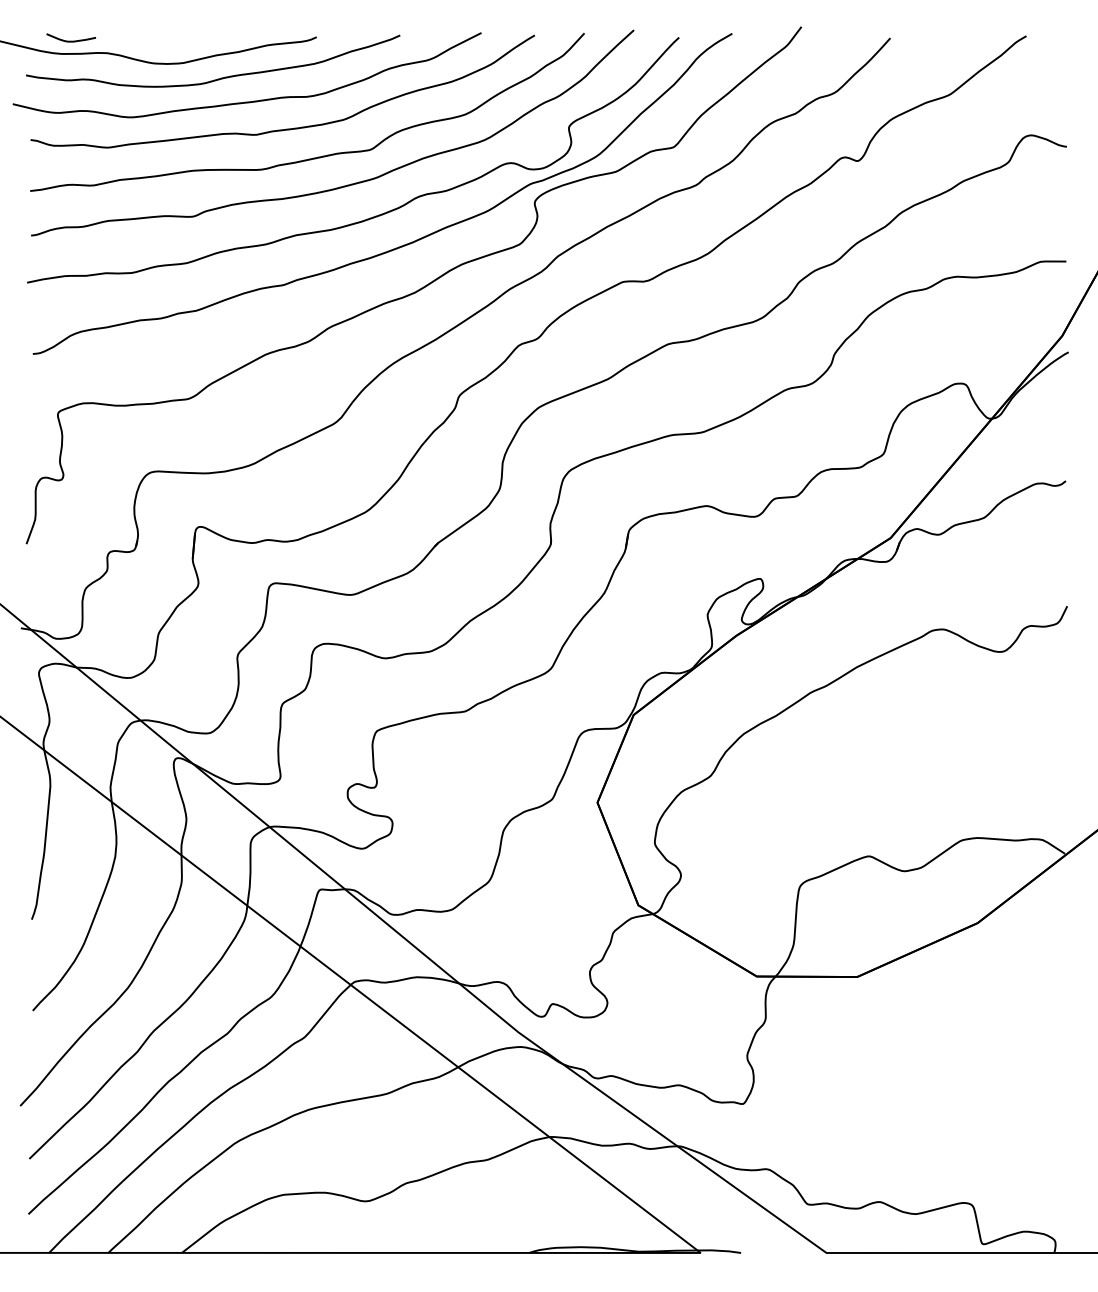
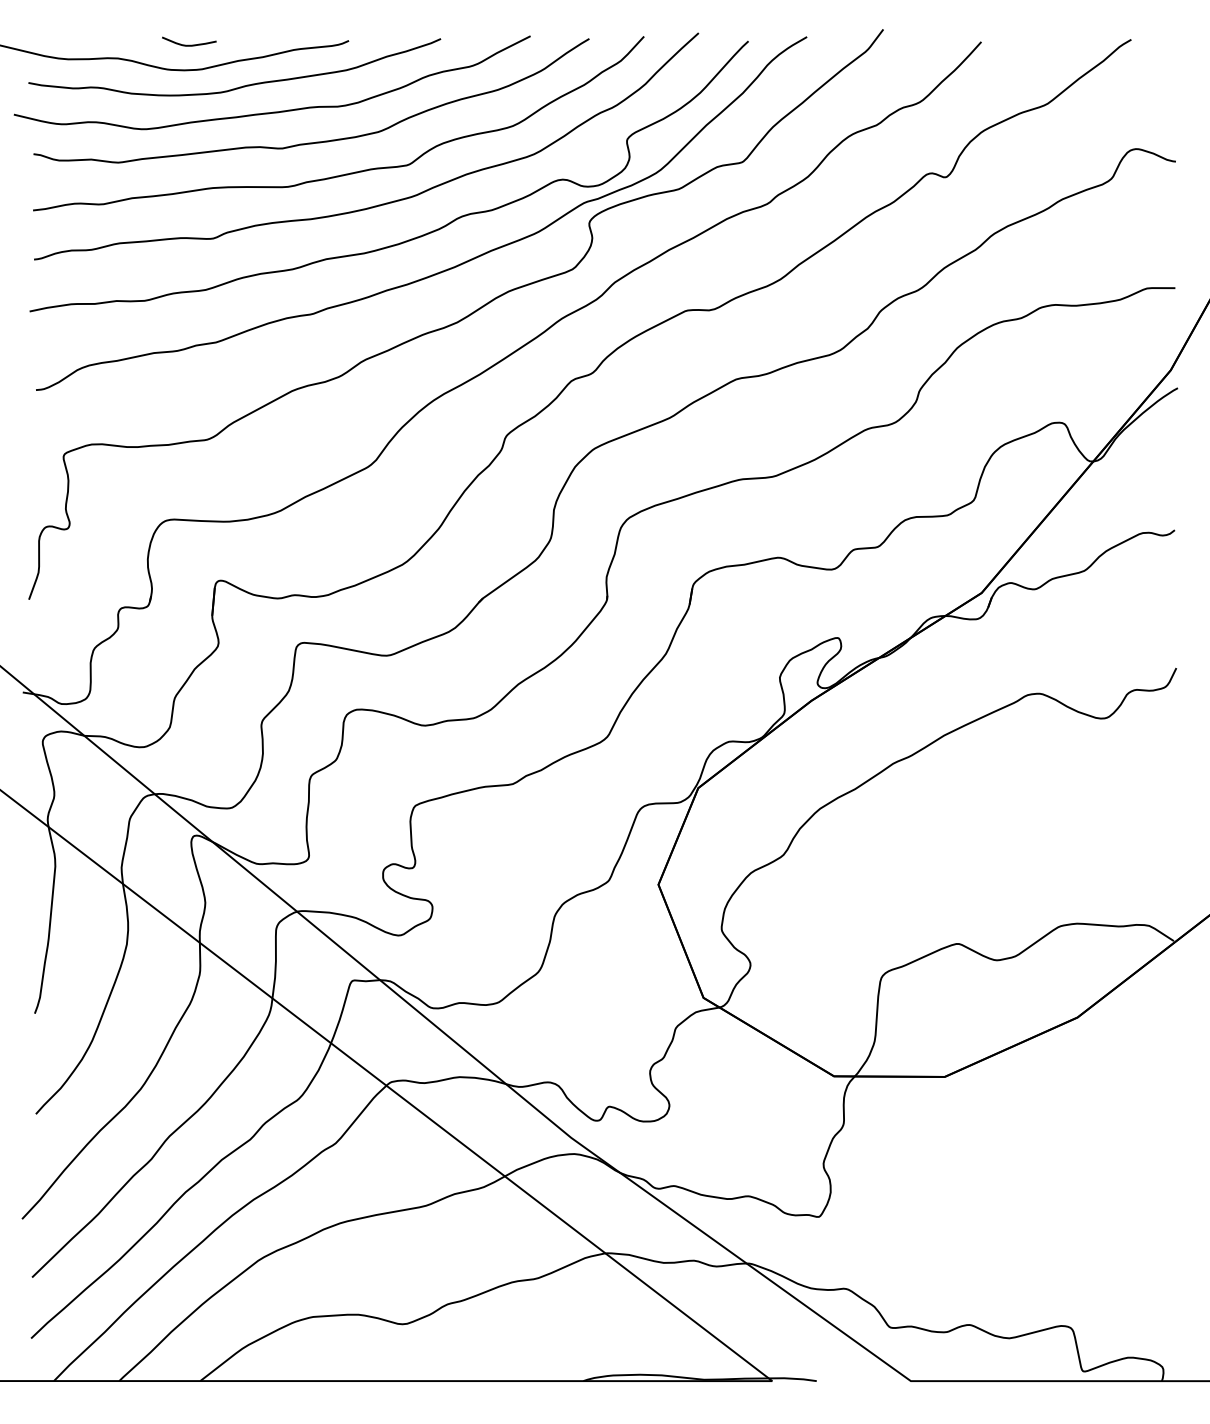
curve: (71, 40) -> (189, 44), moved

